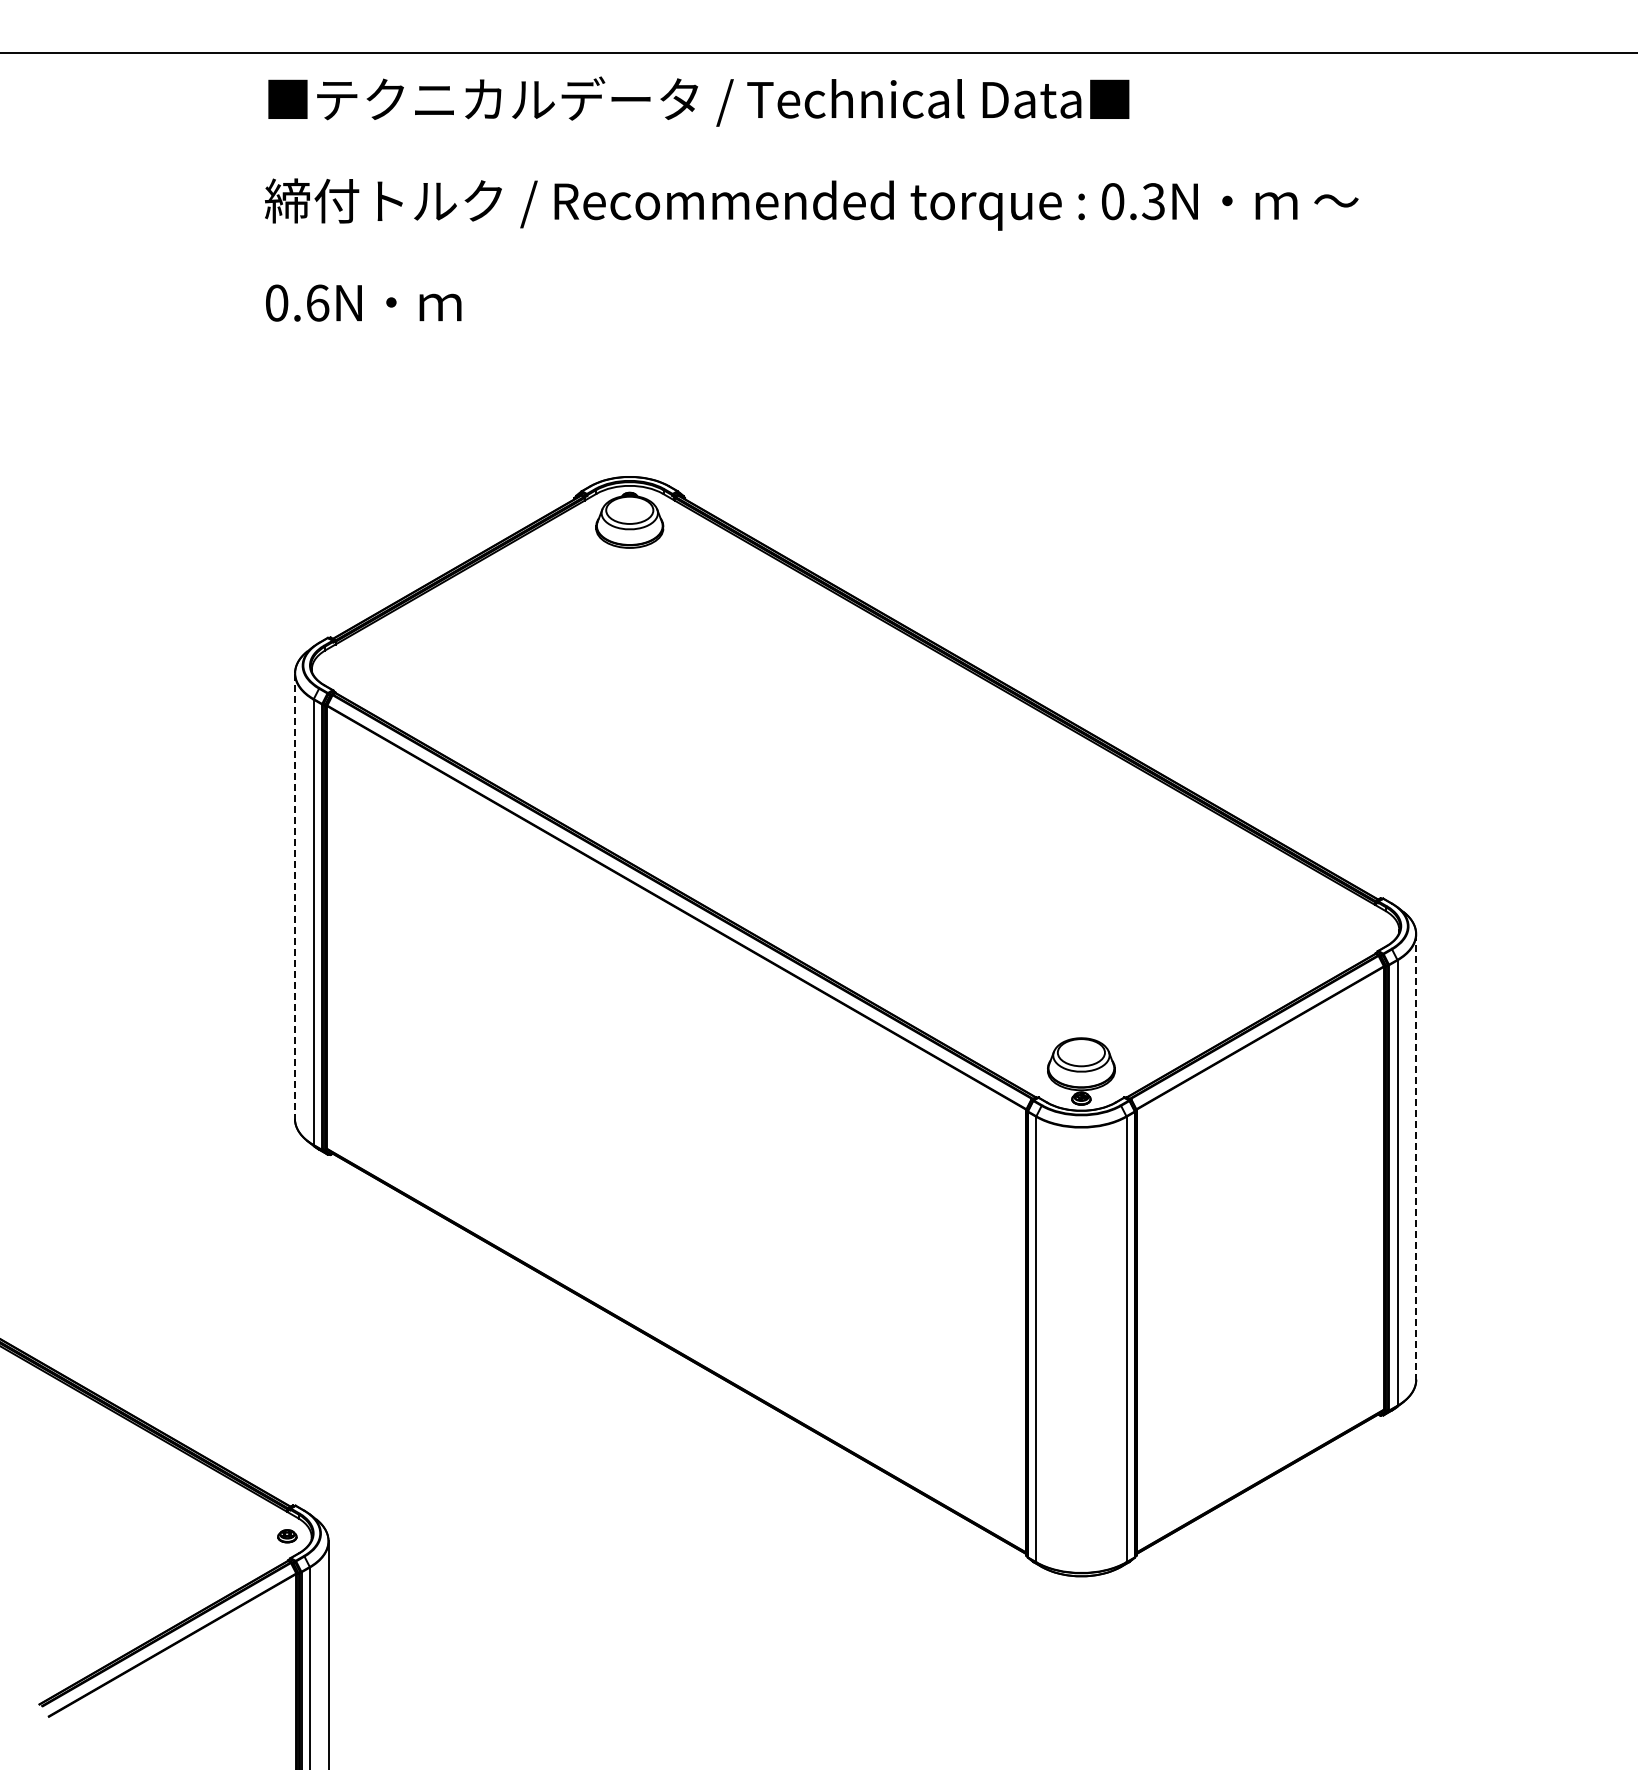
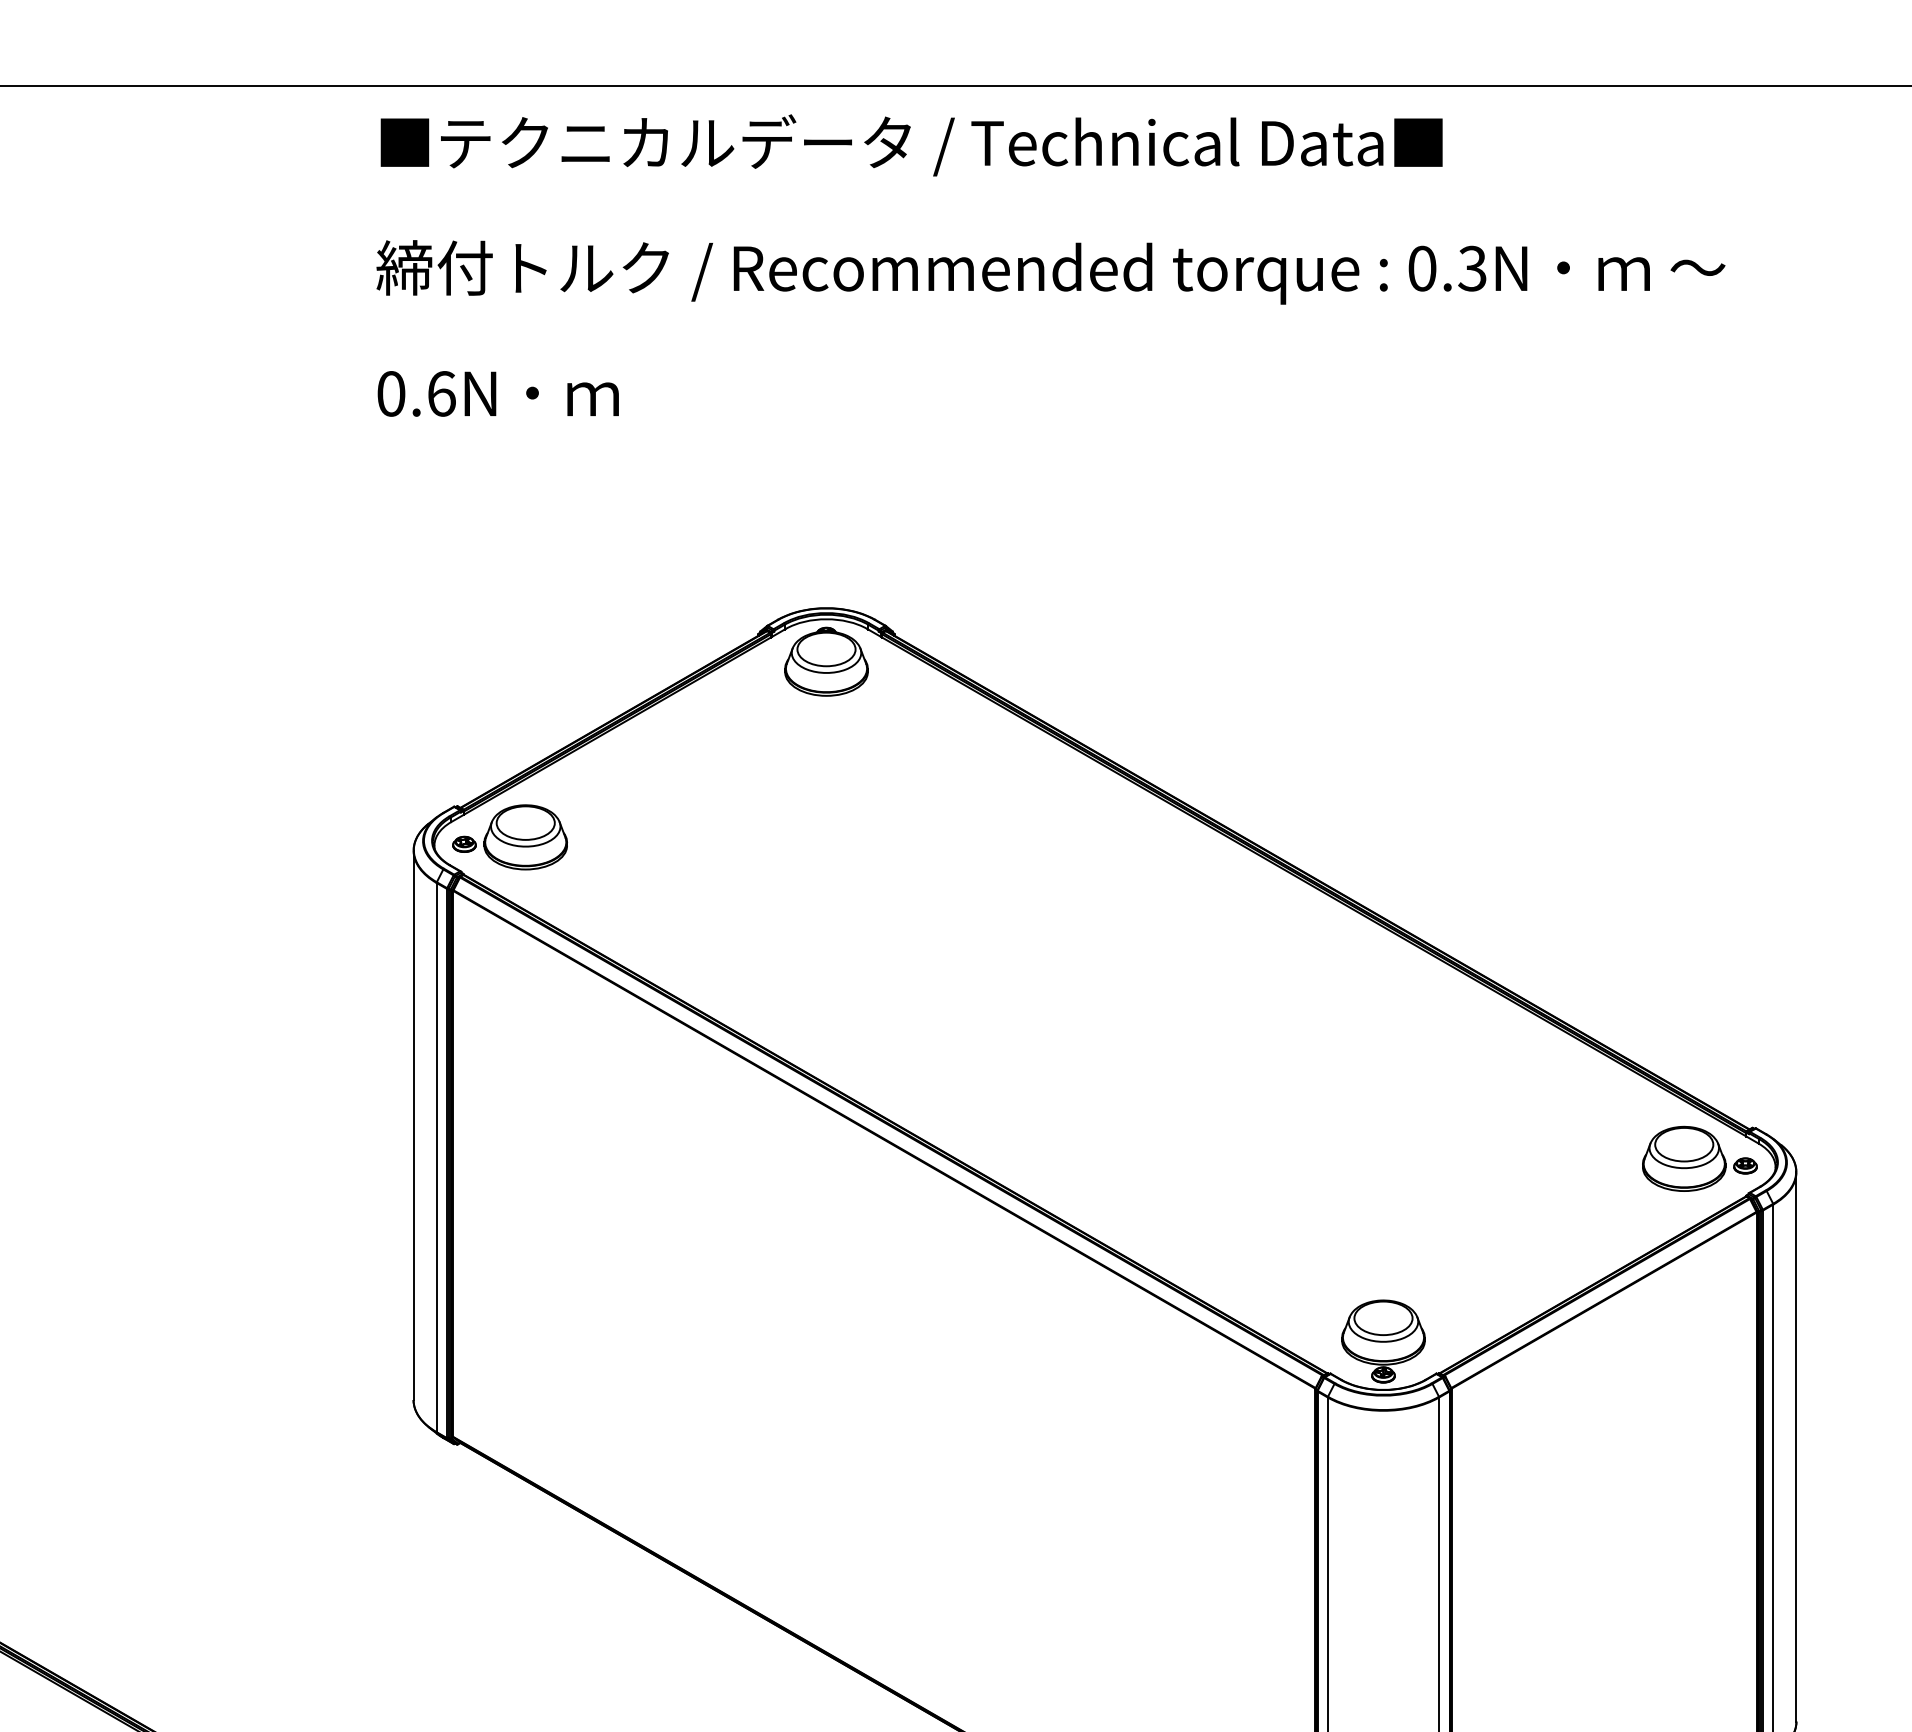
part: (373, 662) -> (510, 837), added
line: (294, 896) -> (413, 1125), dashed -> solid
part: (1337, 923) -> (1699, 1159), added
line: (1416, 1157) -> (1796, 1447), dashed -> solid

